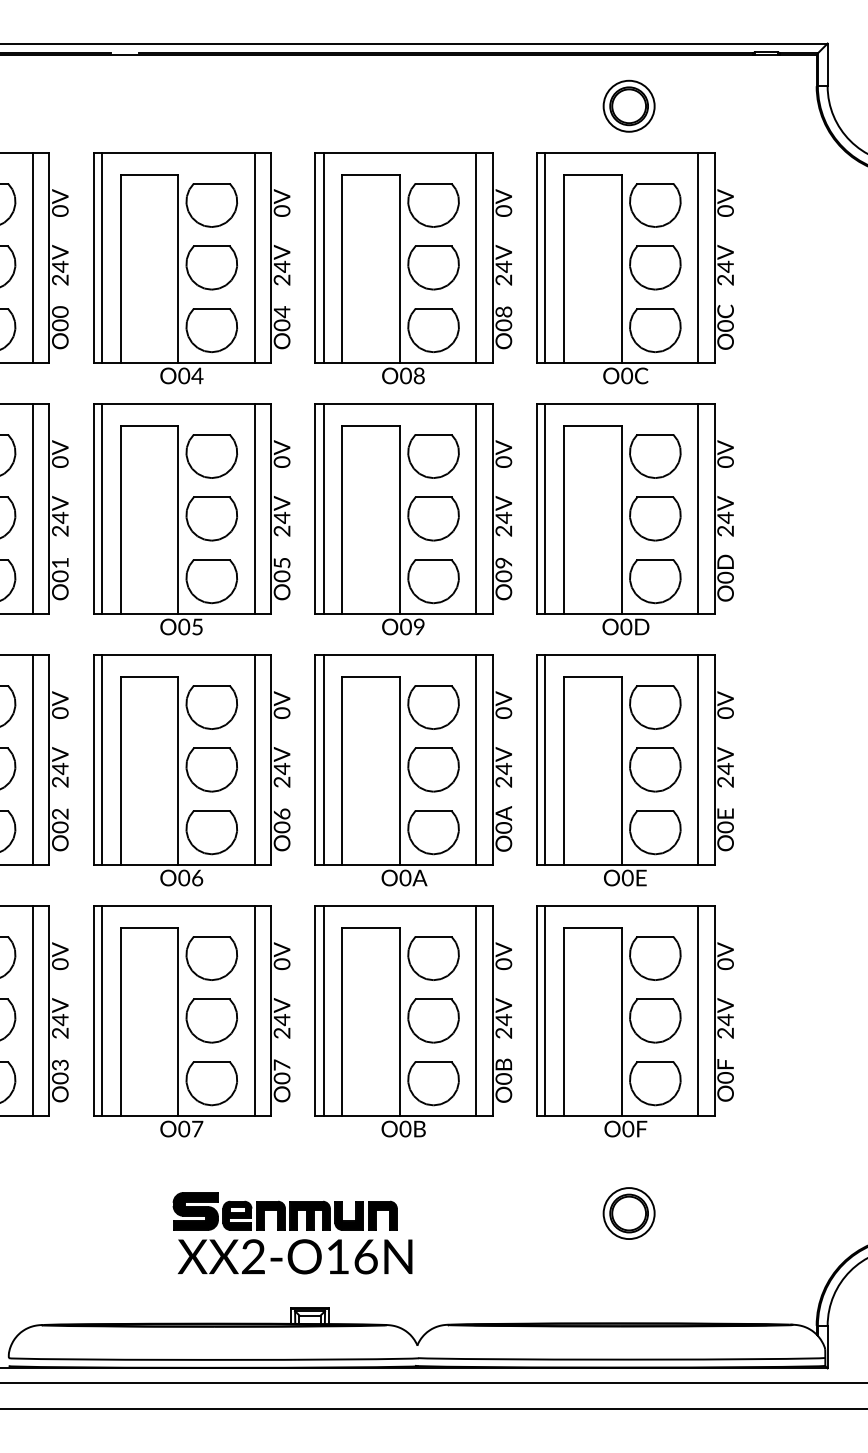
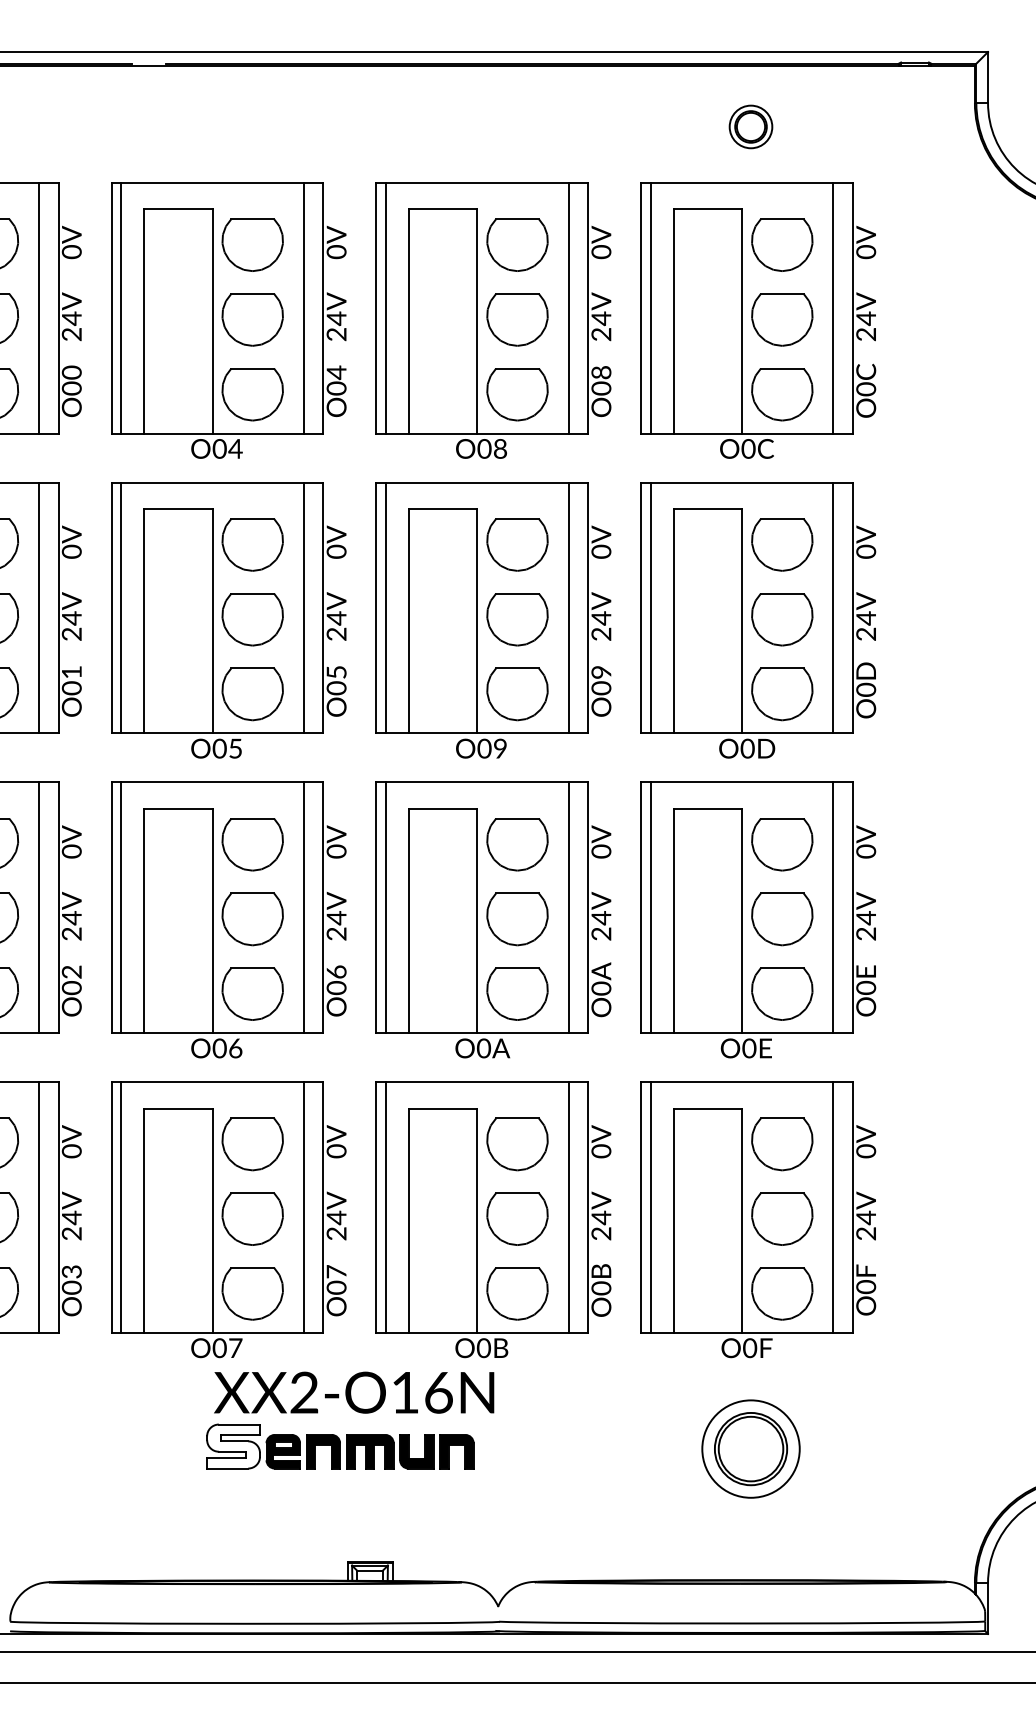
part: (628, 105) -> (750, 126), size x0.7
fill: (195, 1211) -> (233, 1446), removed
part: (628, 1213) -> (750, 1448), size x1.6
text: (295, 1256) -> (354, 1392), moved

